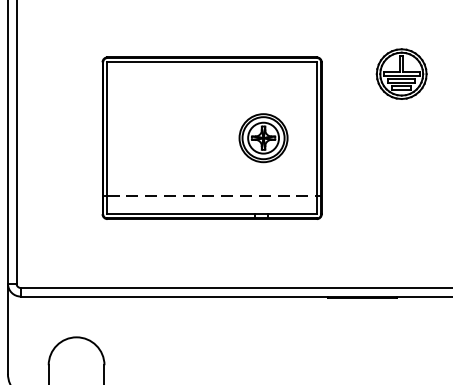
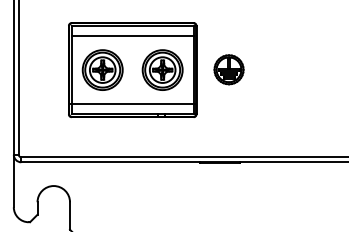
part: (400, 73) -> (228, 69), moved
line: (211, 80) -> (132, 36), added
part: (160, 137) -> (102, 69), added
part: (263, 137) -> (162, 69), size x1.43
line: (211, 195) -> (132, 103), dashed -> solid

